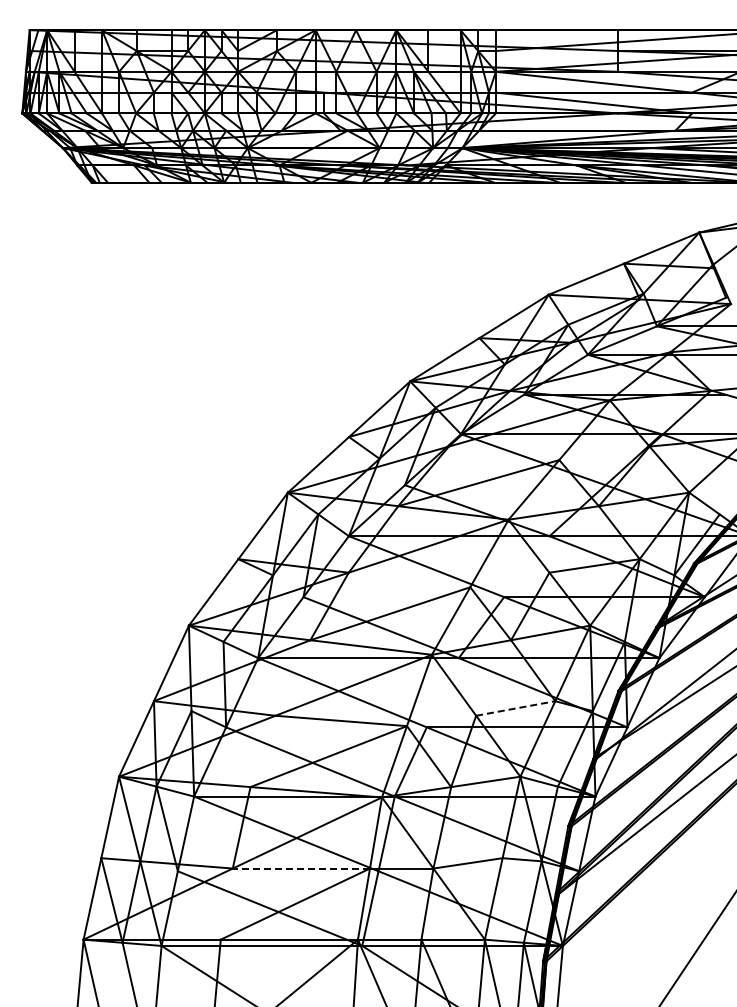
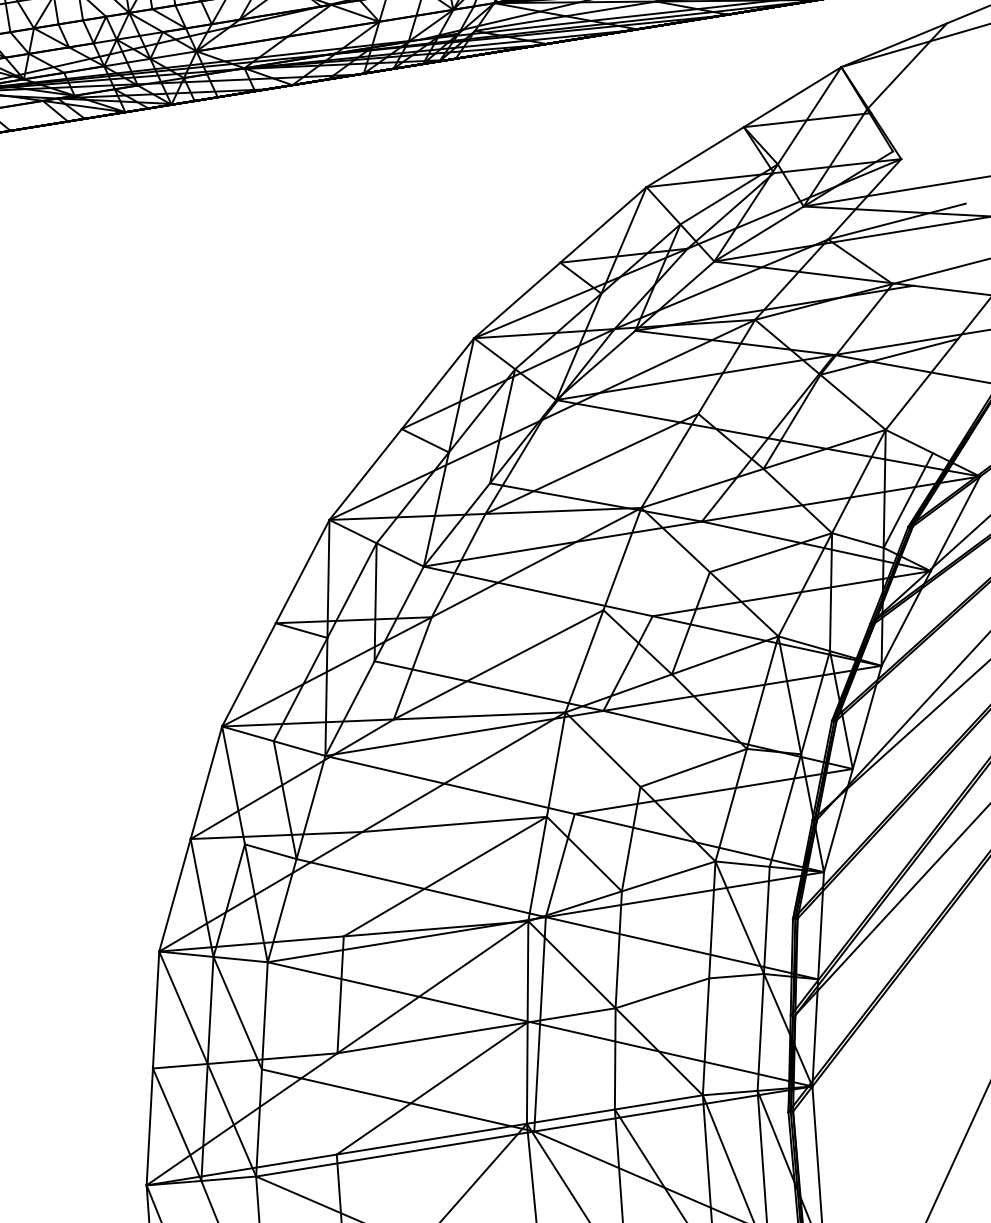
line: (516, 708) -> (694, 767), dashed -> solid
line: (301, 868) -> (432, 1037), dashed -> solid

